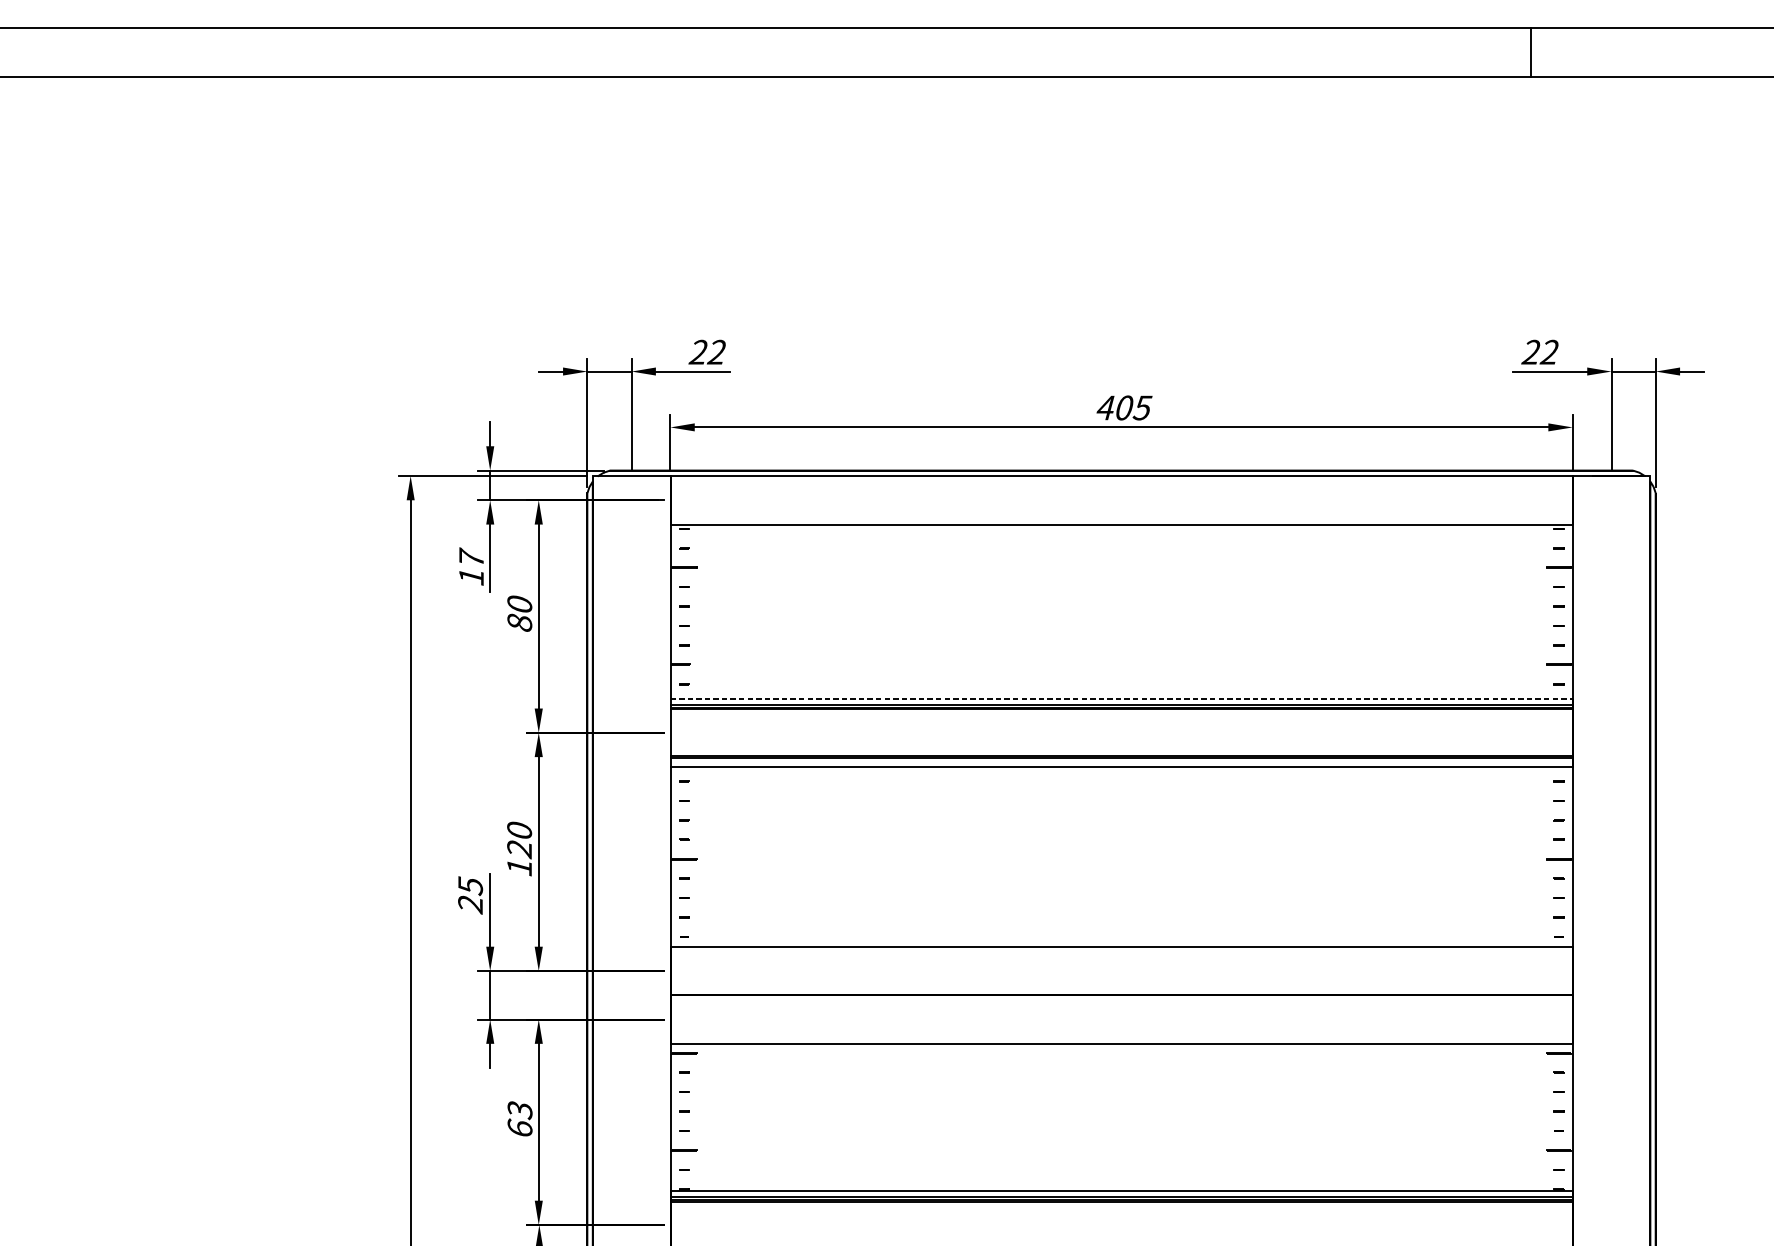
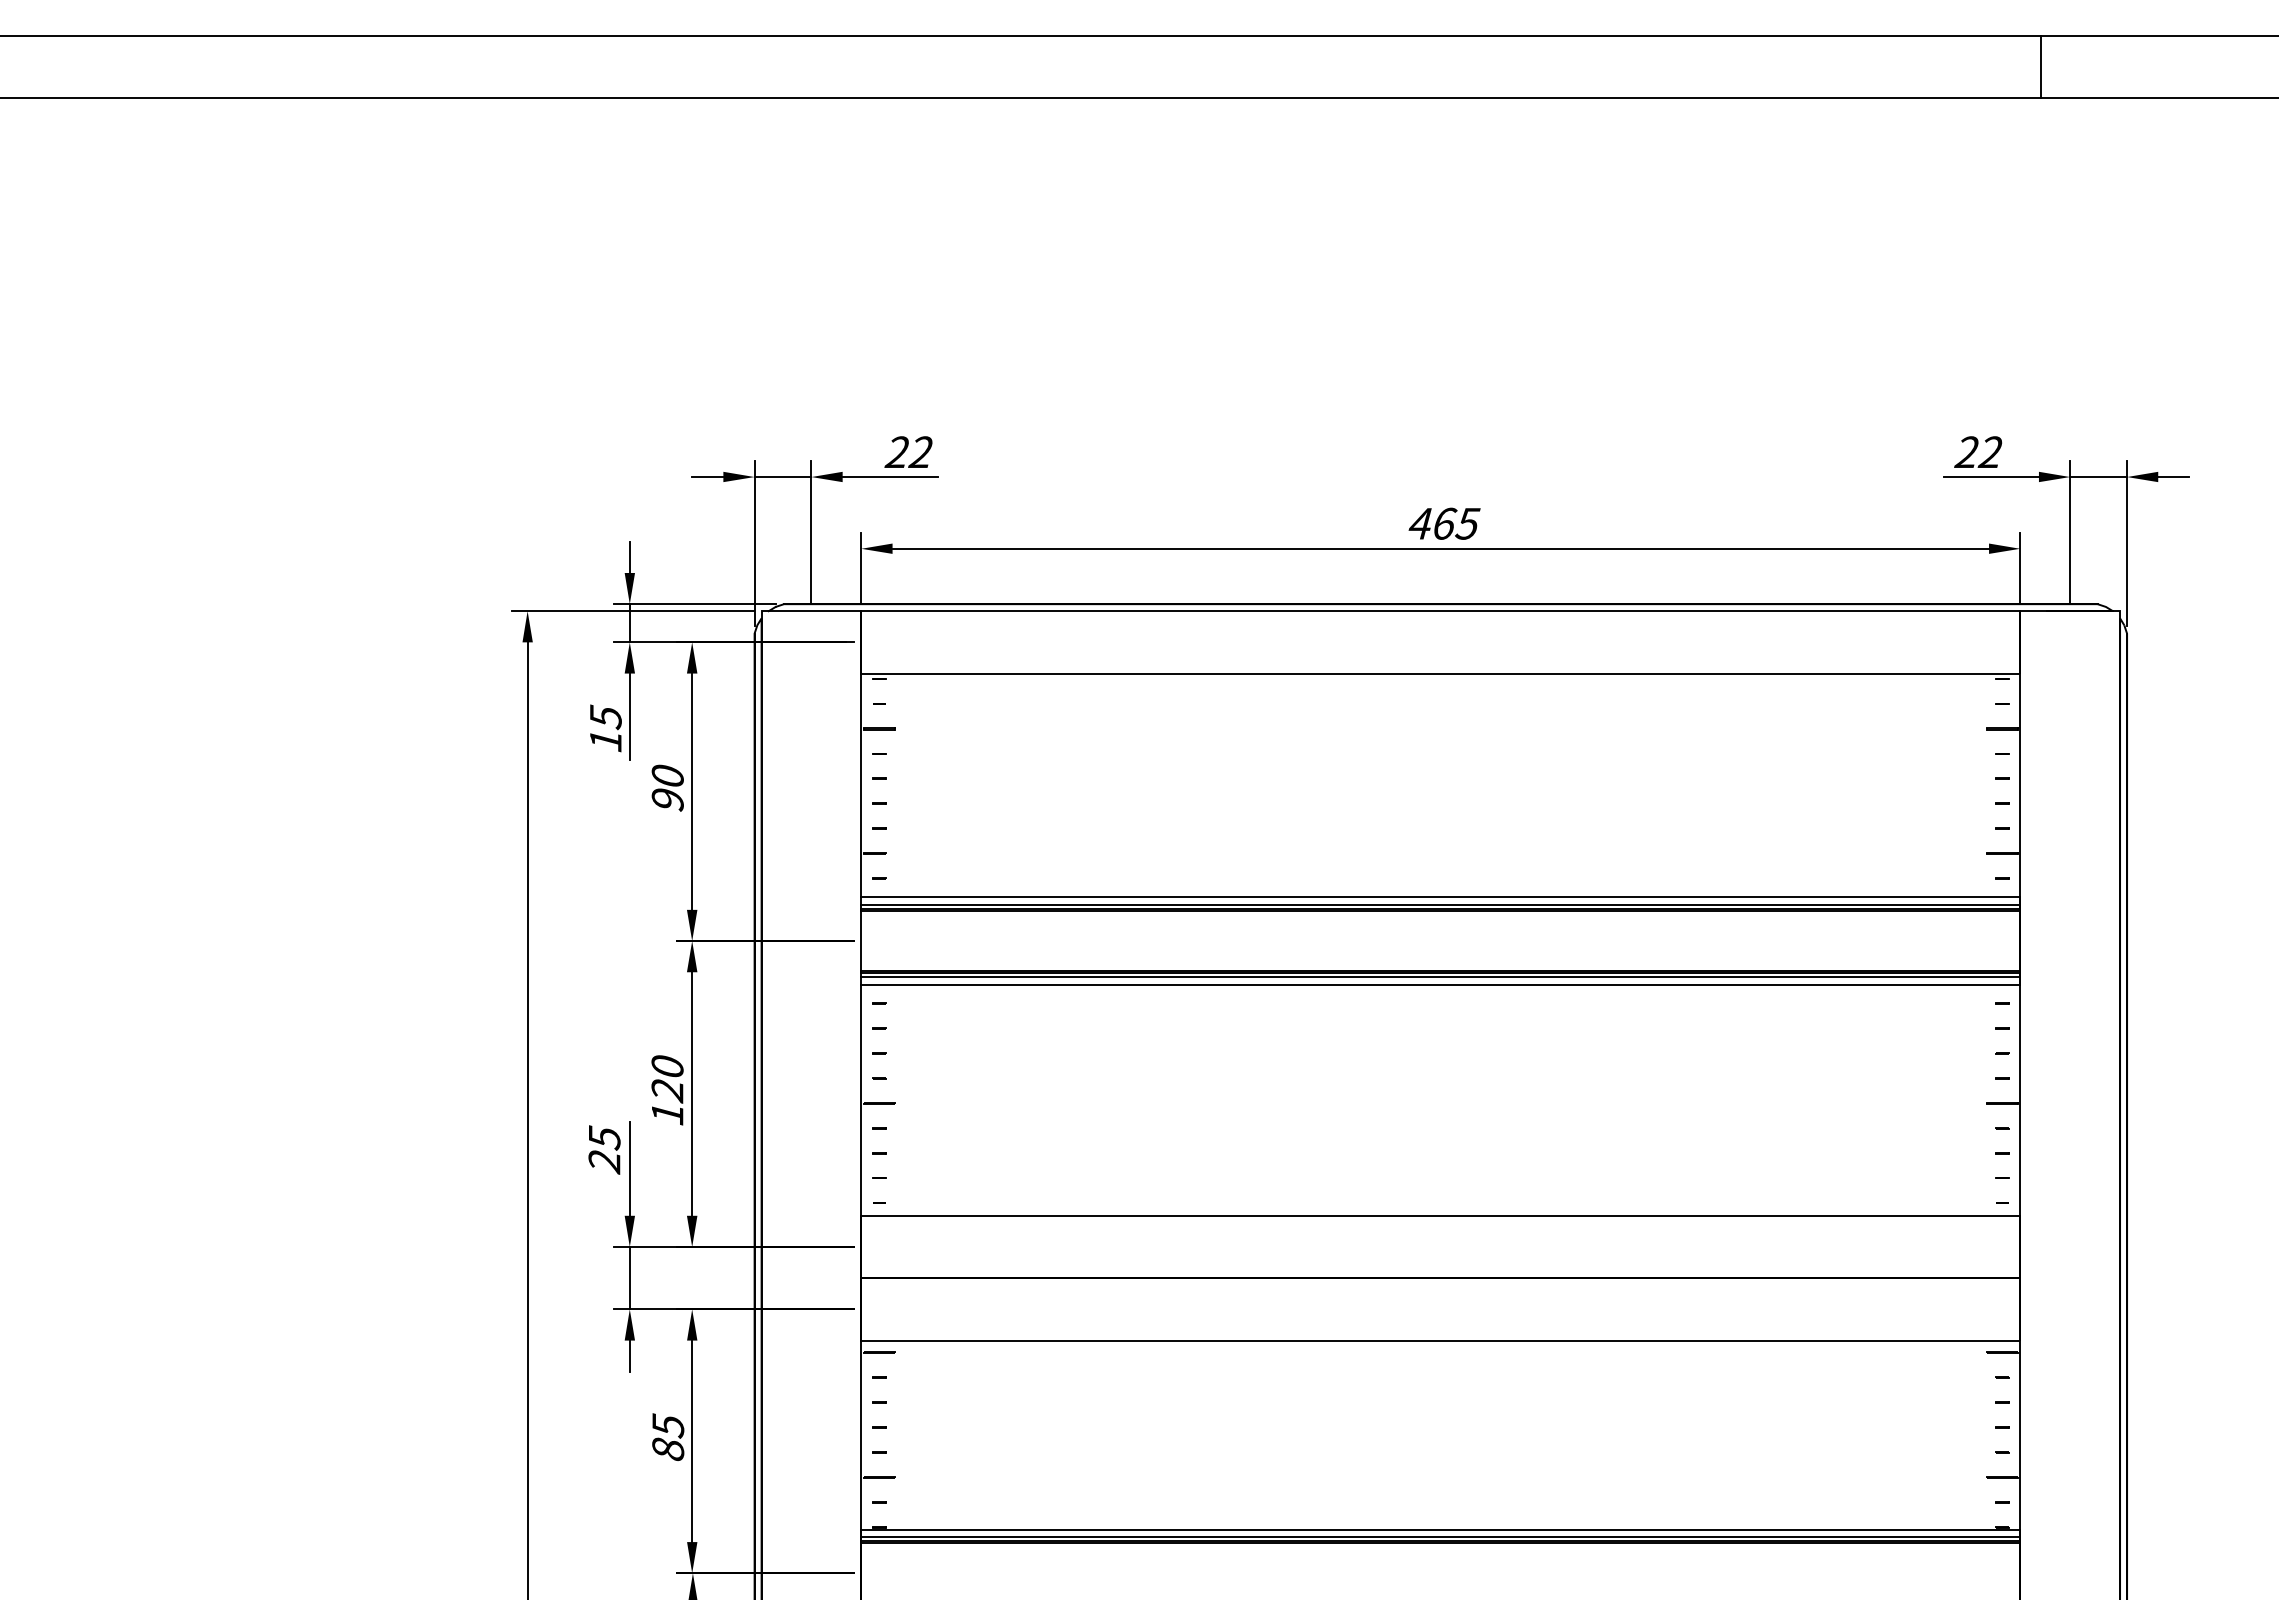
line: (1531, 52) -> (2041, 67), moved
text: (1125, 407) -> (1445, 523), 405 -> 465
text: (471, 557) -> (605, 716), 17 -> 15
text: (519, 622) -> (667, 799), 80 -> 90
line: (1122, 698) -> (1441, 897), dashed -> solid
line: (1121, 761) -> (1440, 977), added
text: (520, 1119) -> (668, 1437), 63 -> 85

